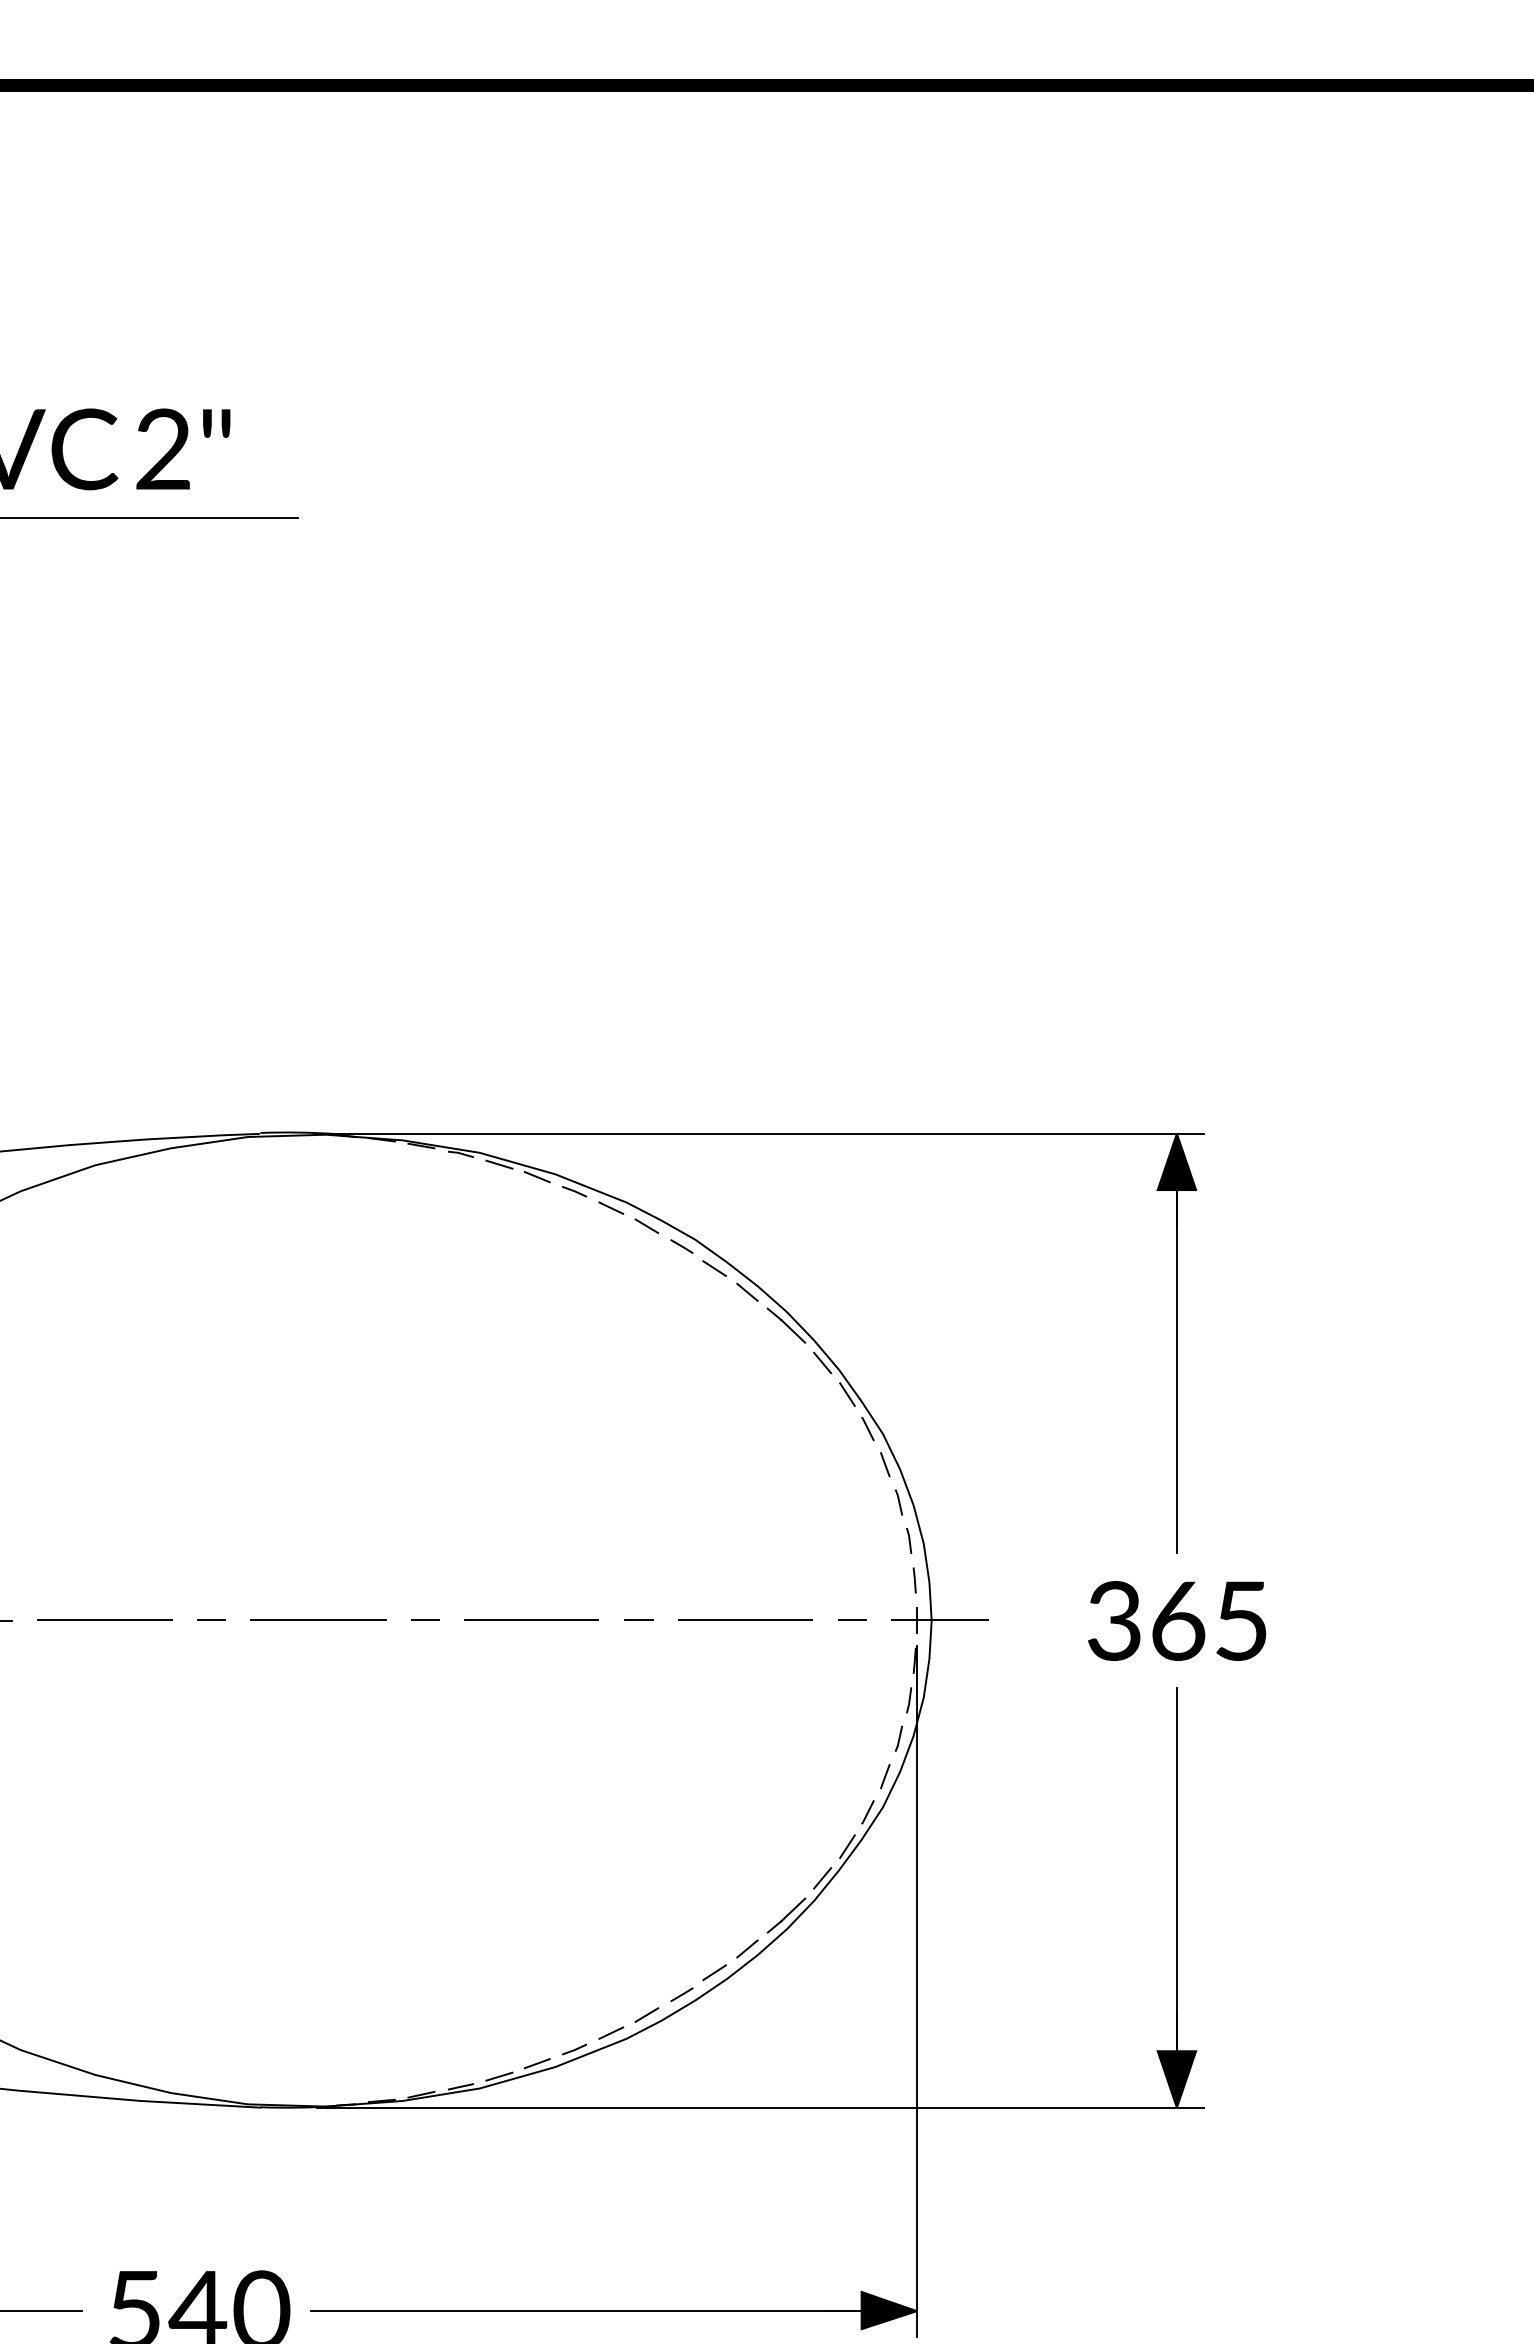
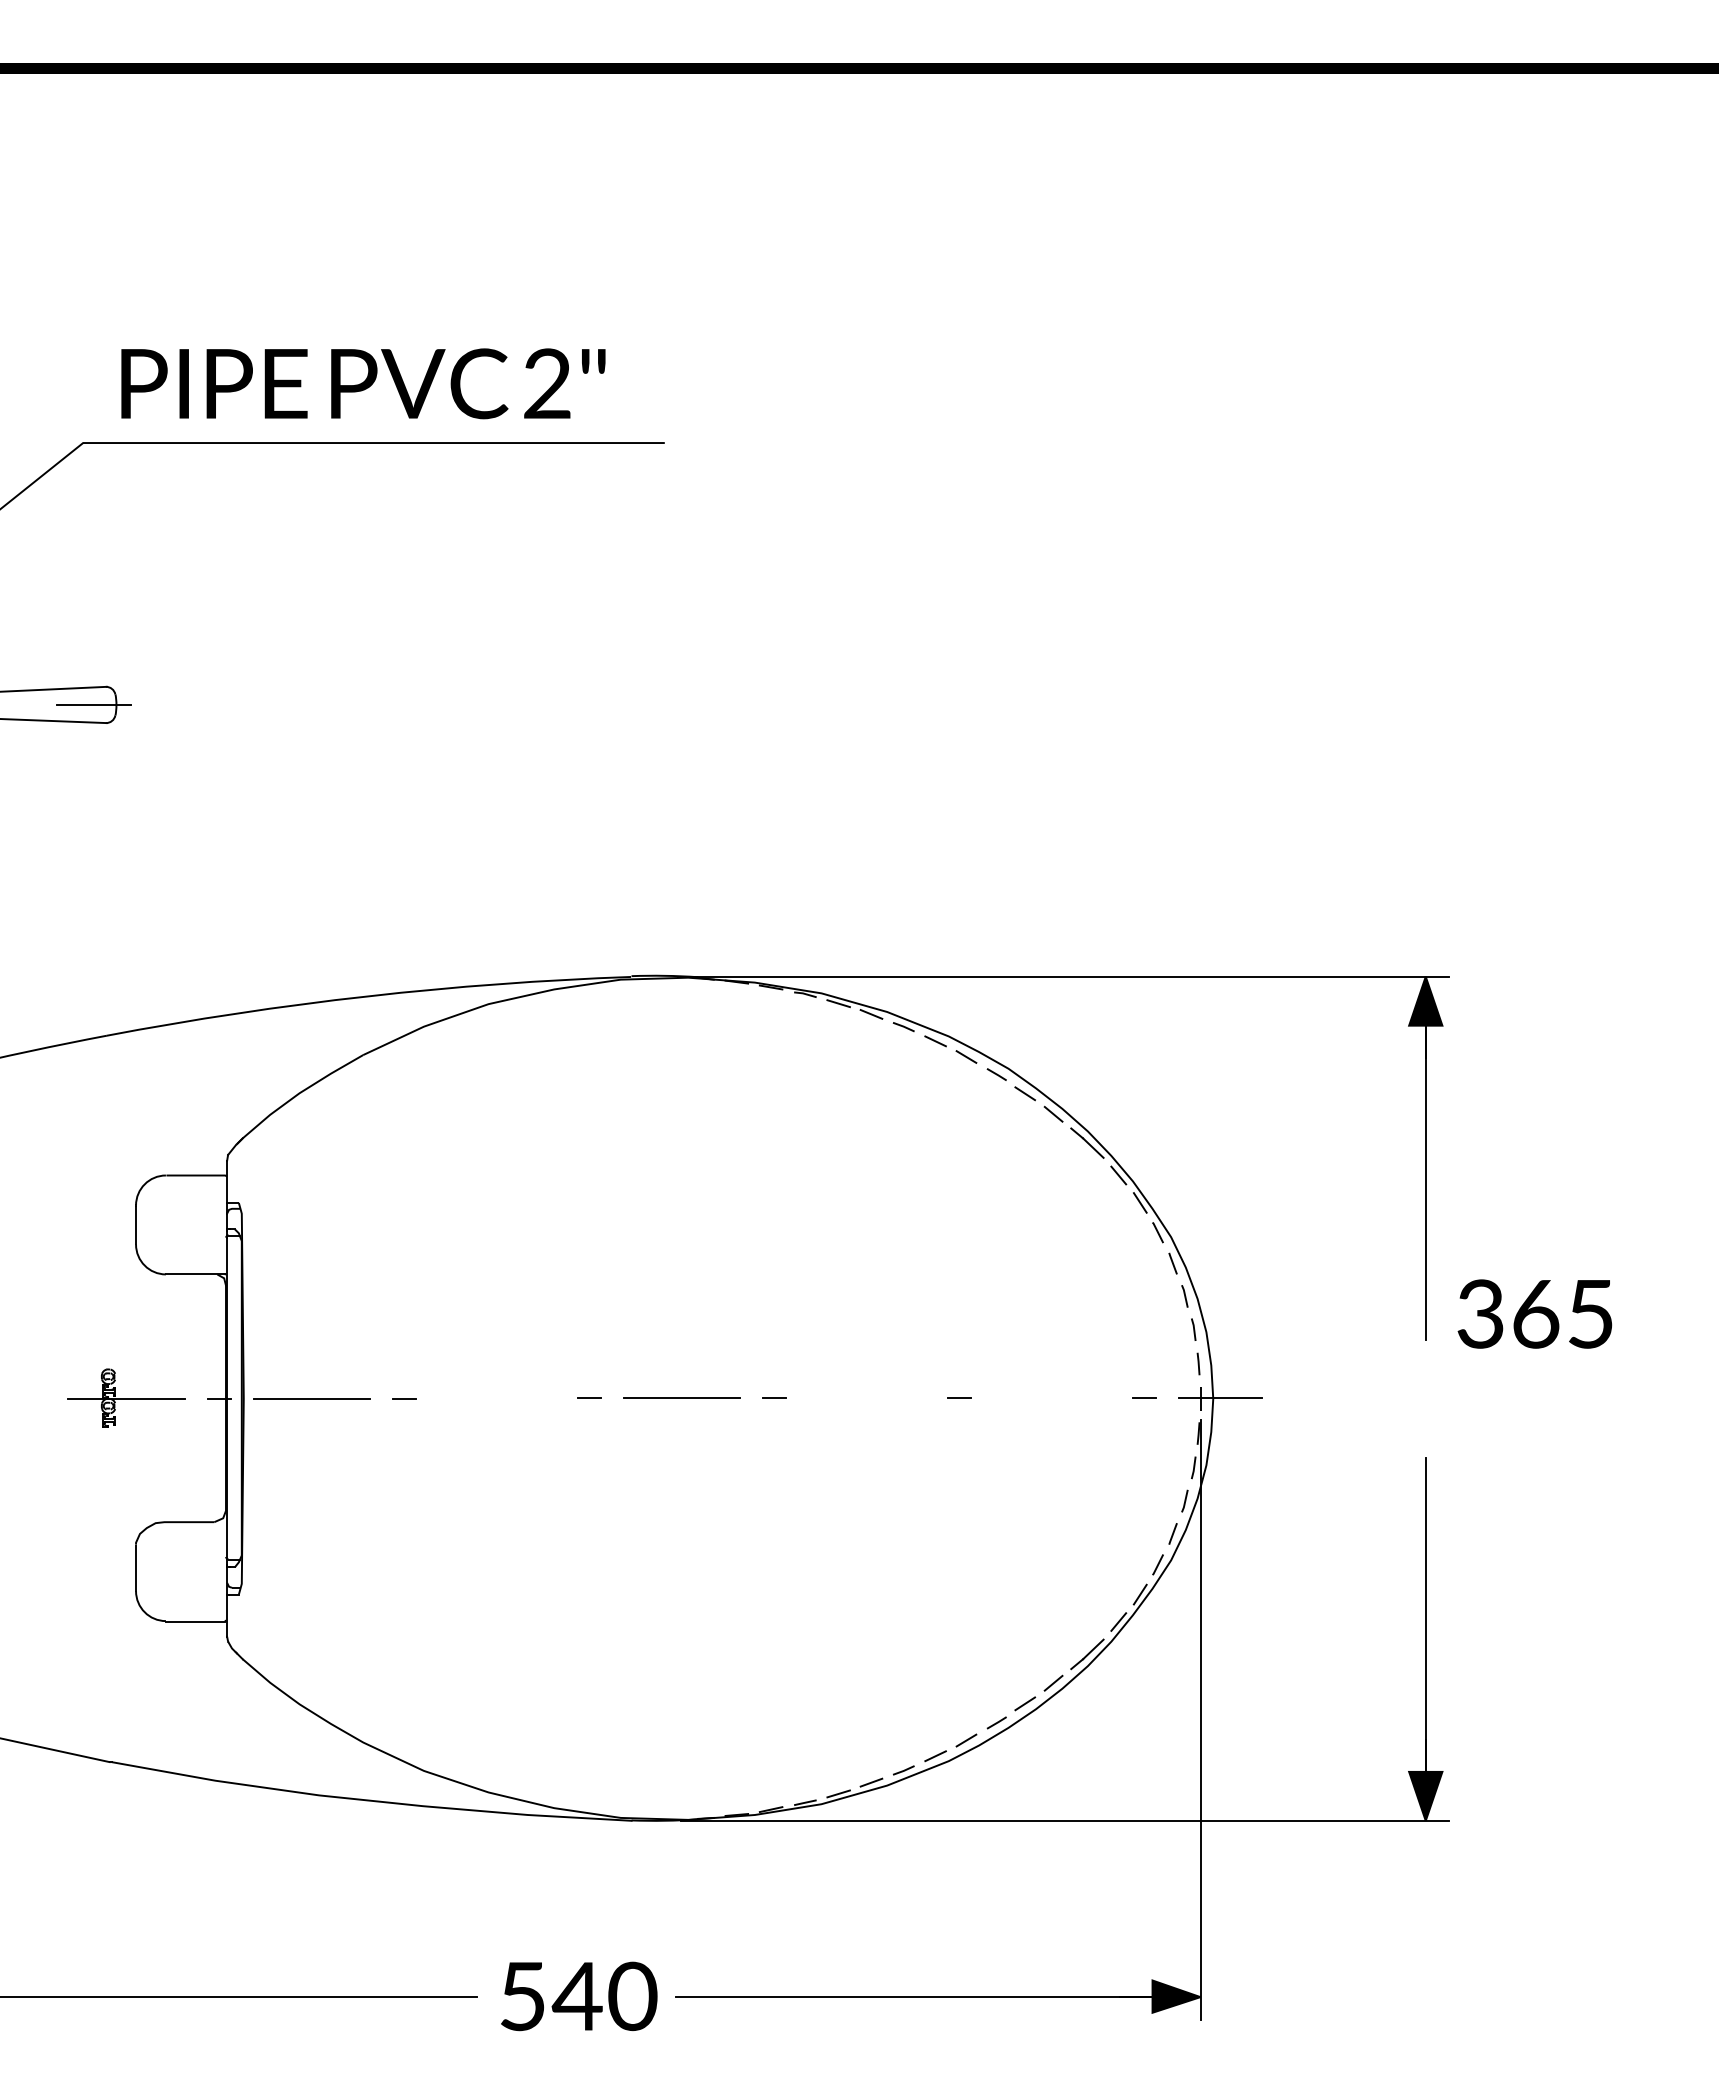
line: (104, 1619) -> (496, 1397), removed
line: (531, 1619) -> (866, 1397), removed
line: (745, 1619) -> (1051, 1397), removed
text: (1176, 1620) -> (1534, 1313), moved

